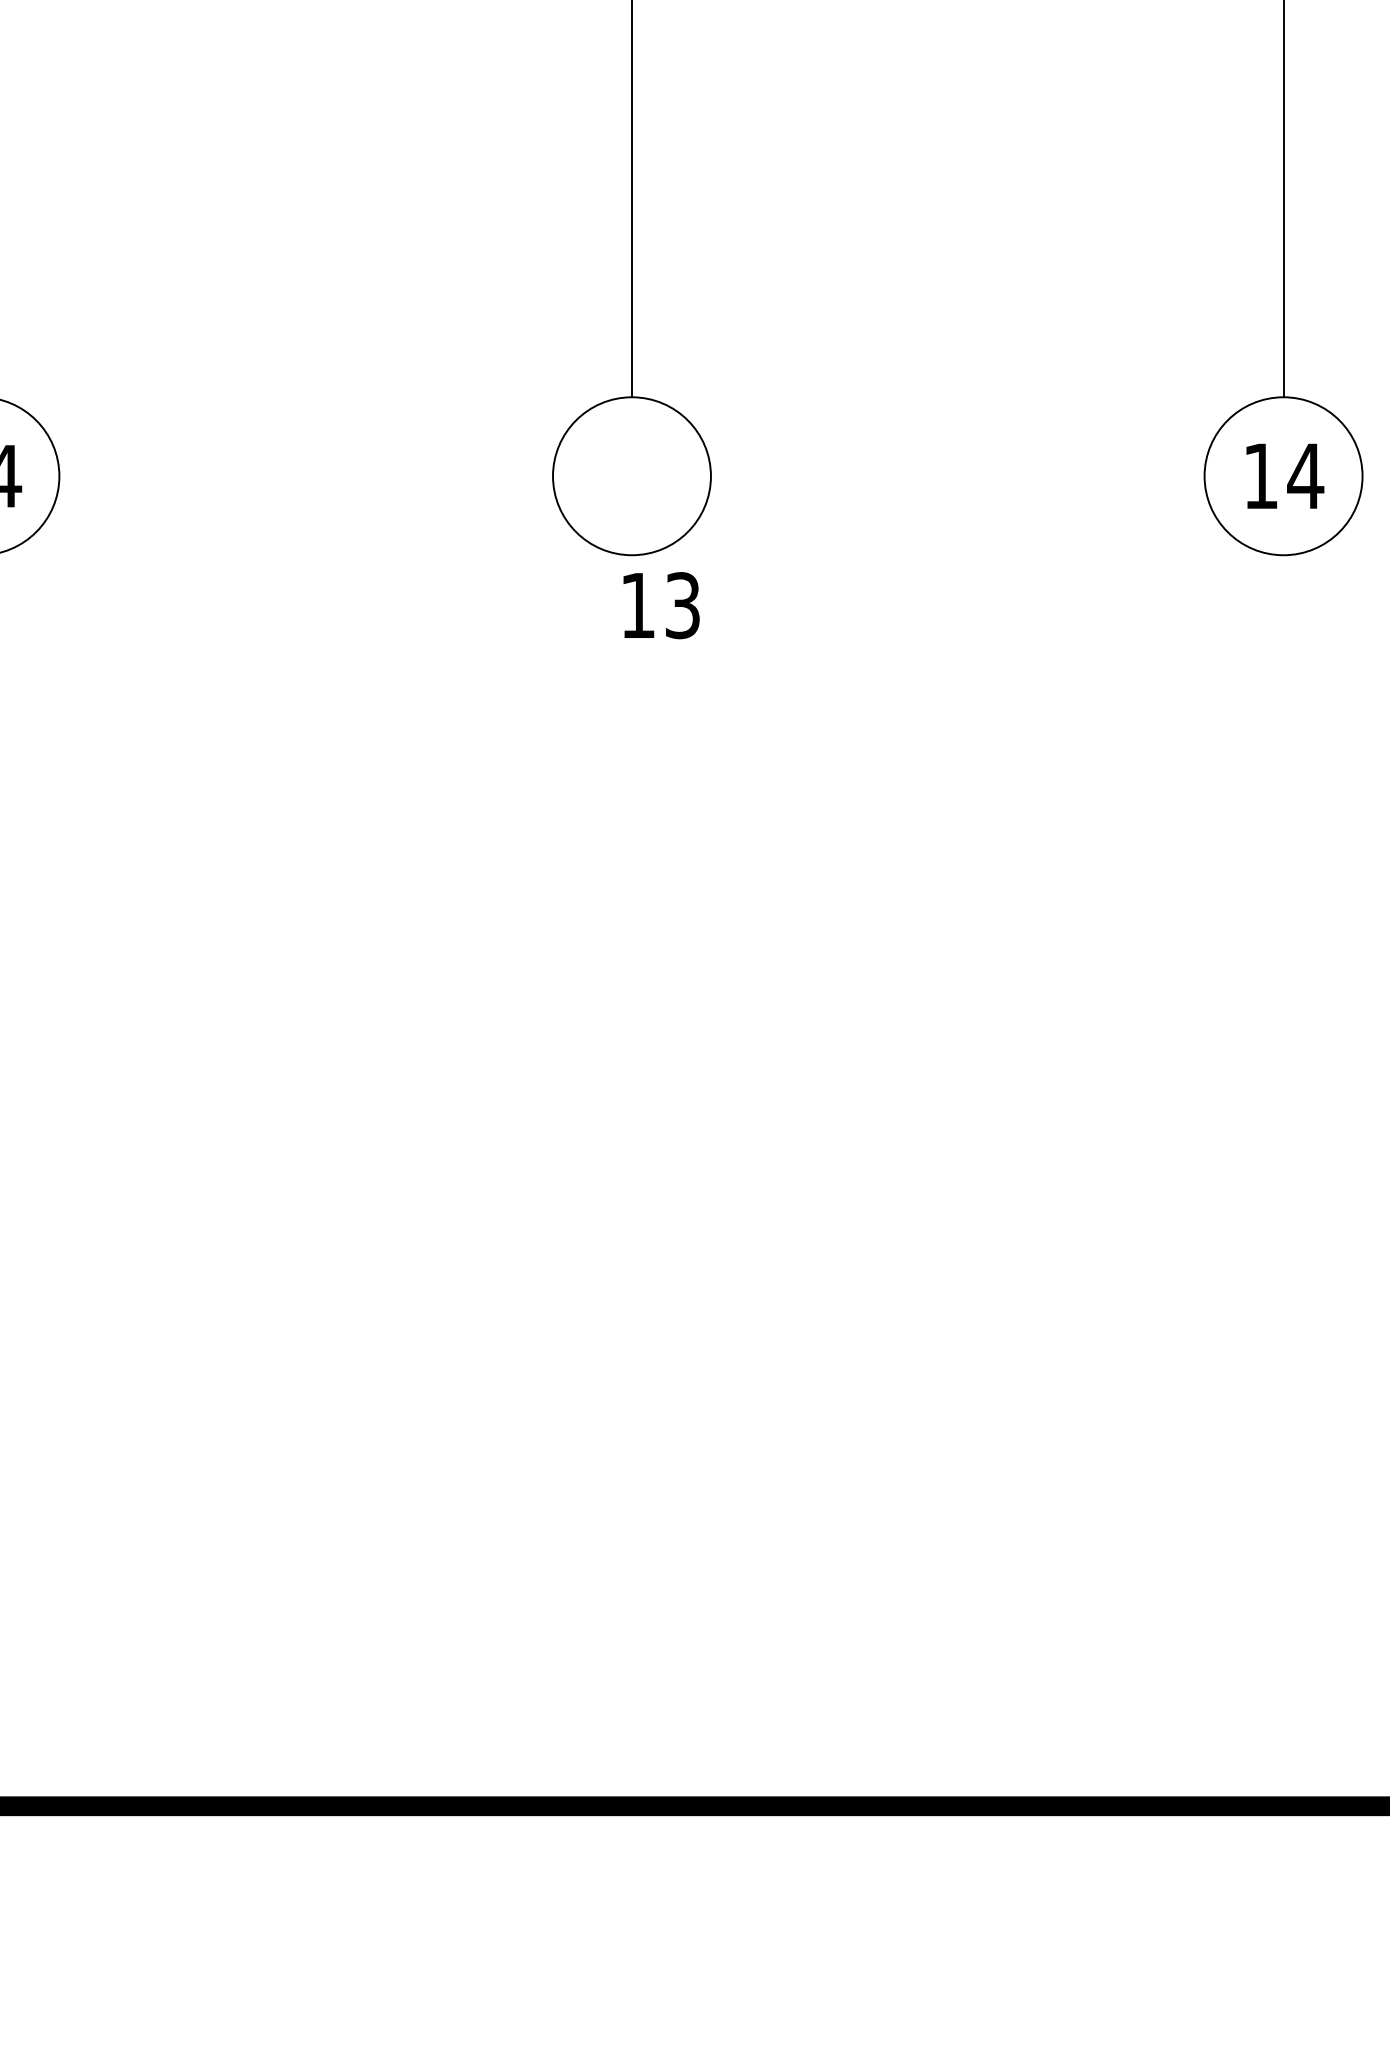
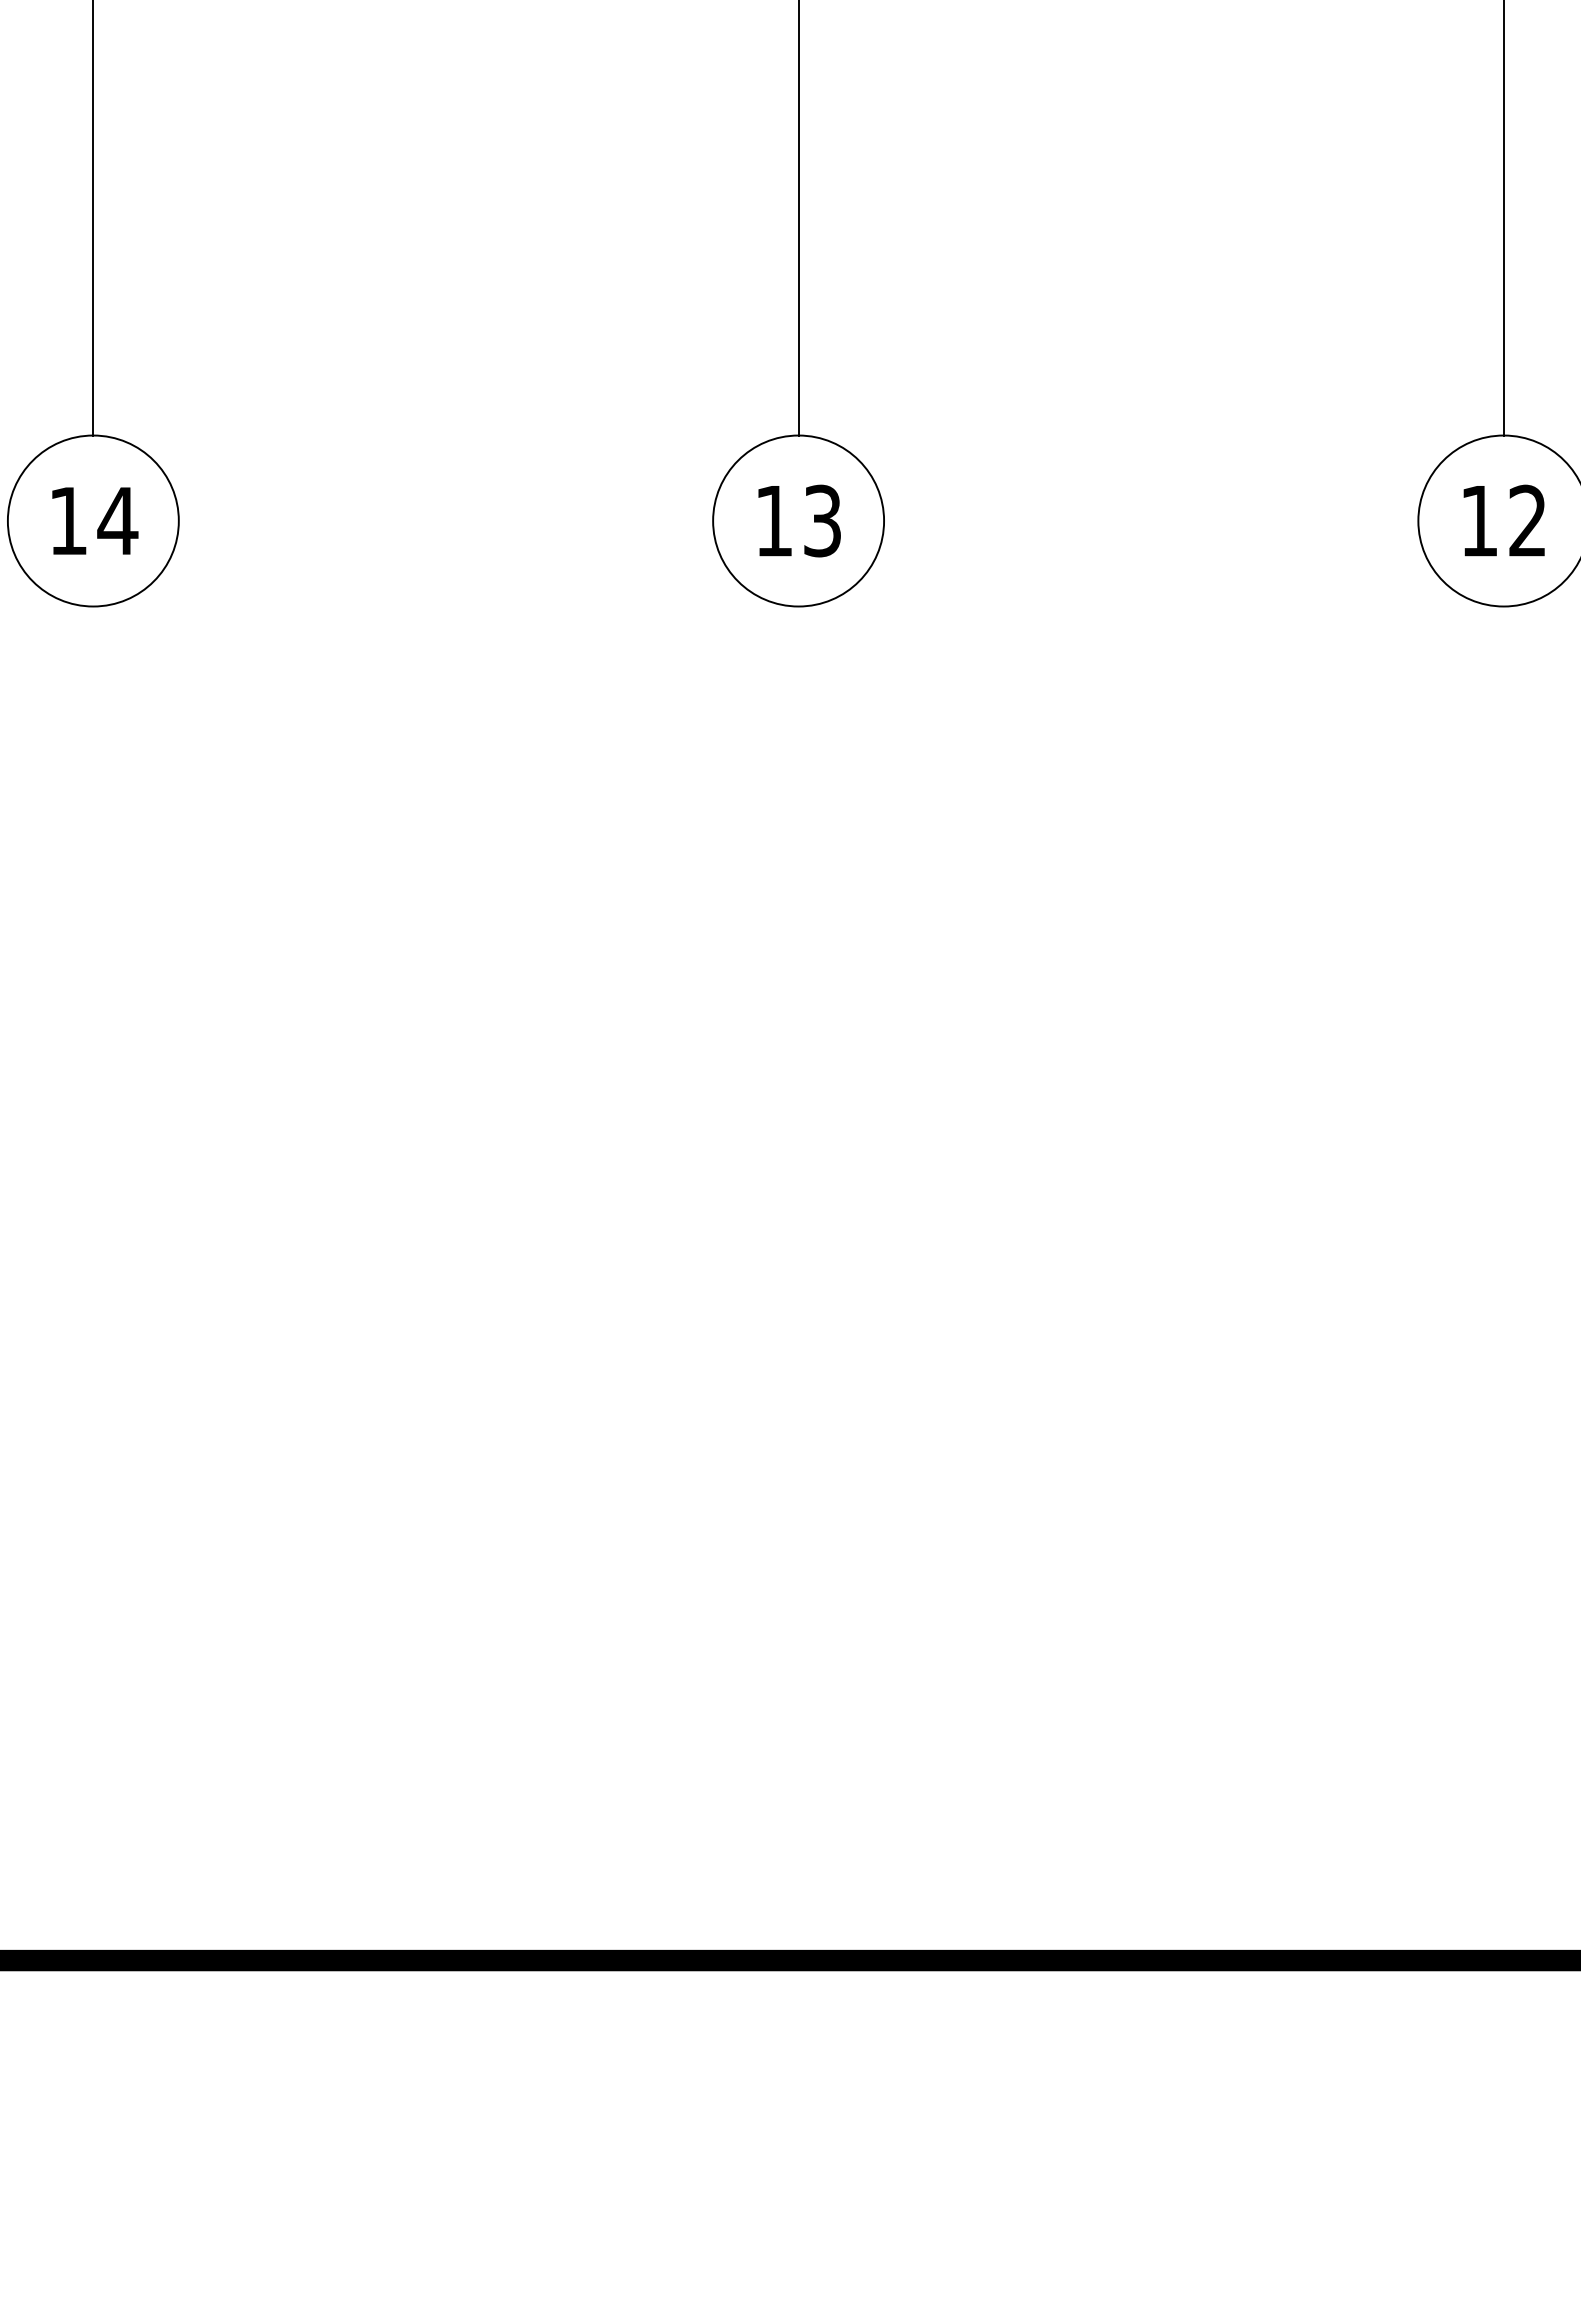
text: (1305, 475) -> (1527, 520), 14 -> 12
text: (661, 605) -> (799, 520), moved

